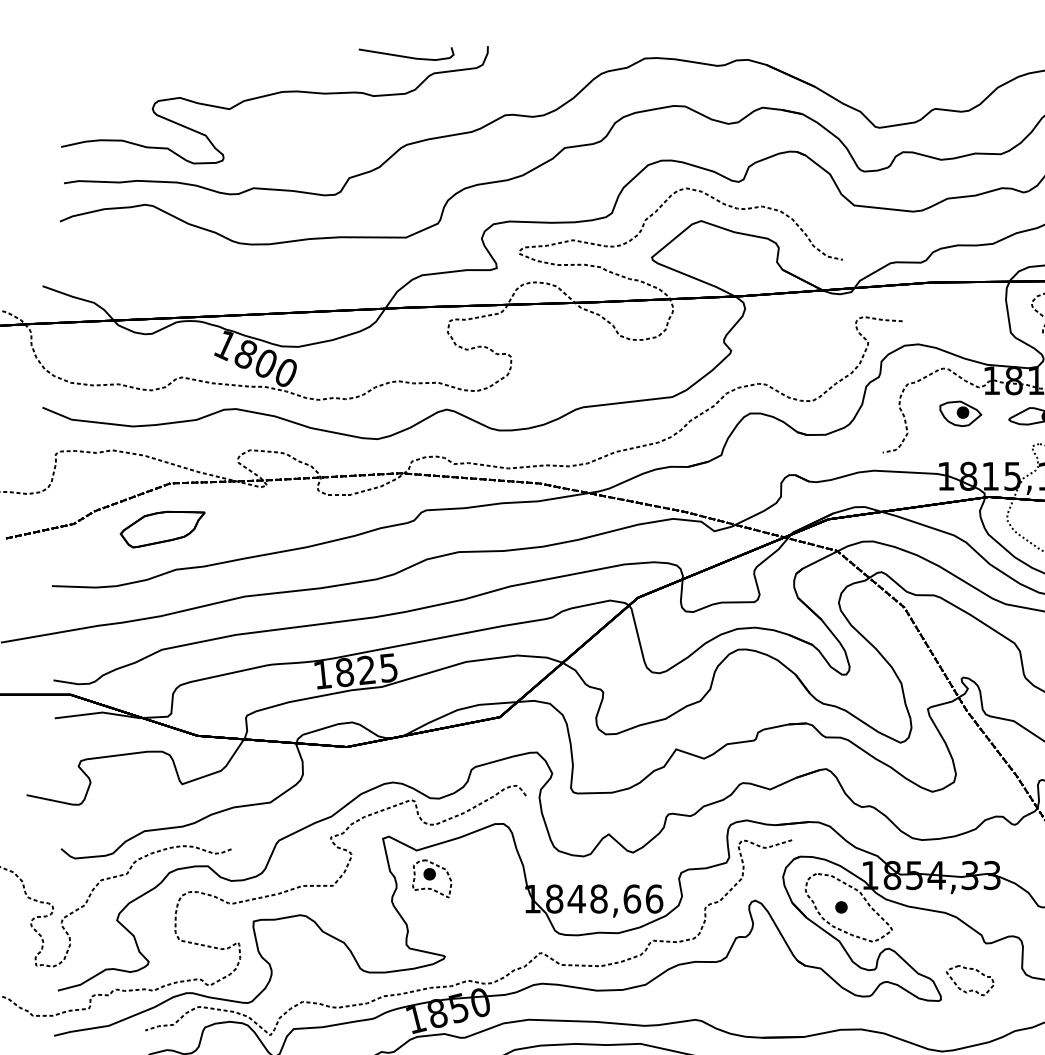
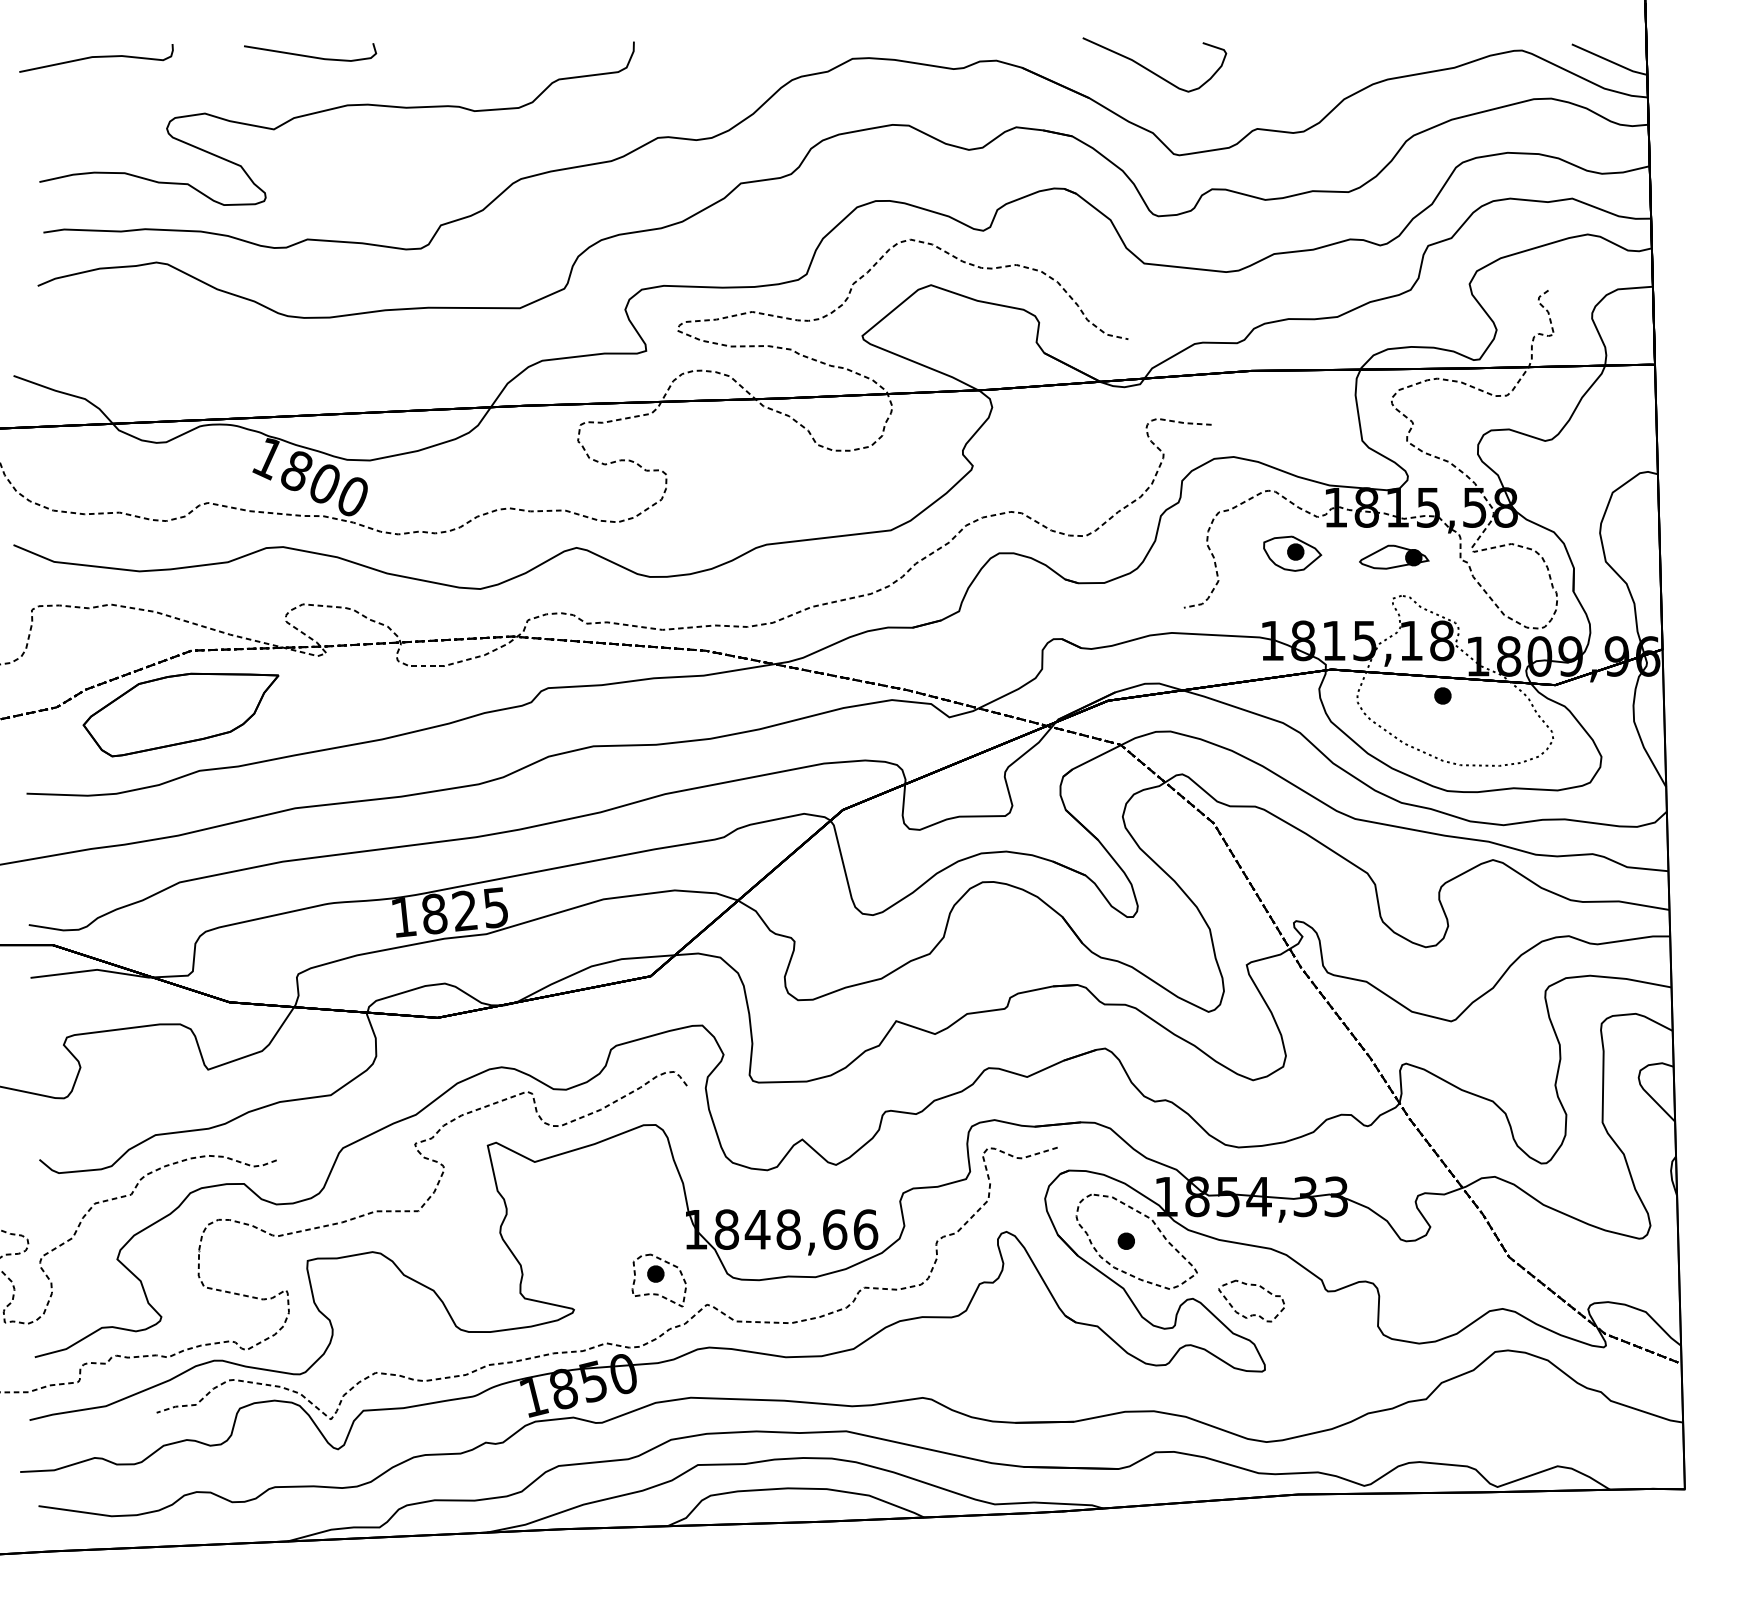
curve: (405, 56) -> (309, 55), moved
curve: (102, 57) -> (96, 57), added
curve: (859, 66) -> (1151, 70), added
part: (162, 529) -> (180, 714), size x1.67
part: (431, 878) -> (658, 1280), moved
part: (970, 990) -> (1251, 1314), moved

